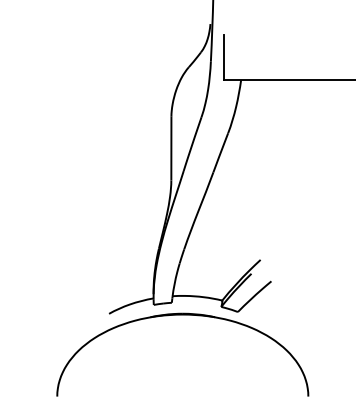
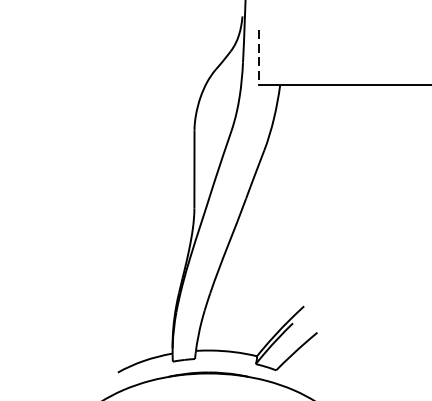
line: (223, 58) -> (258, 58), solid -> dashed

